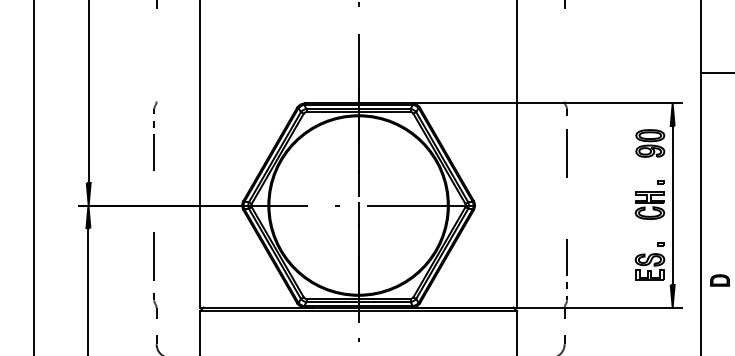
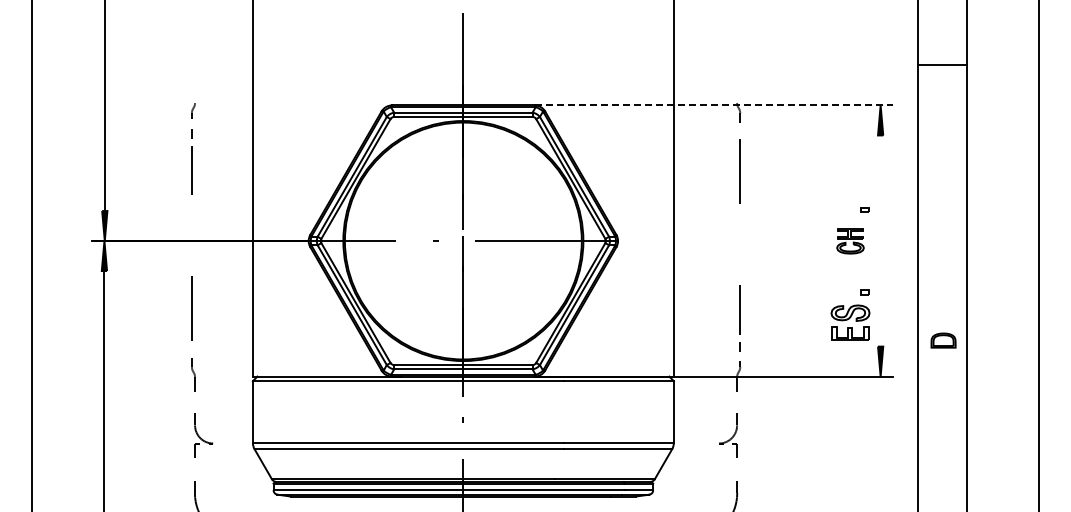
line: (546, 103) -> (713, 105), solid -> dashed
part: (649, 143) -> (850, 158), removed
part: (649, 205) -> (850, 240), size x0.7
line: (672, 205) -> (880, 240), removed

